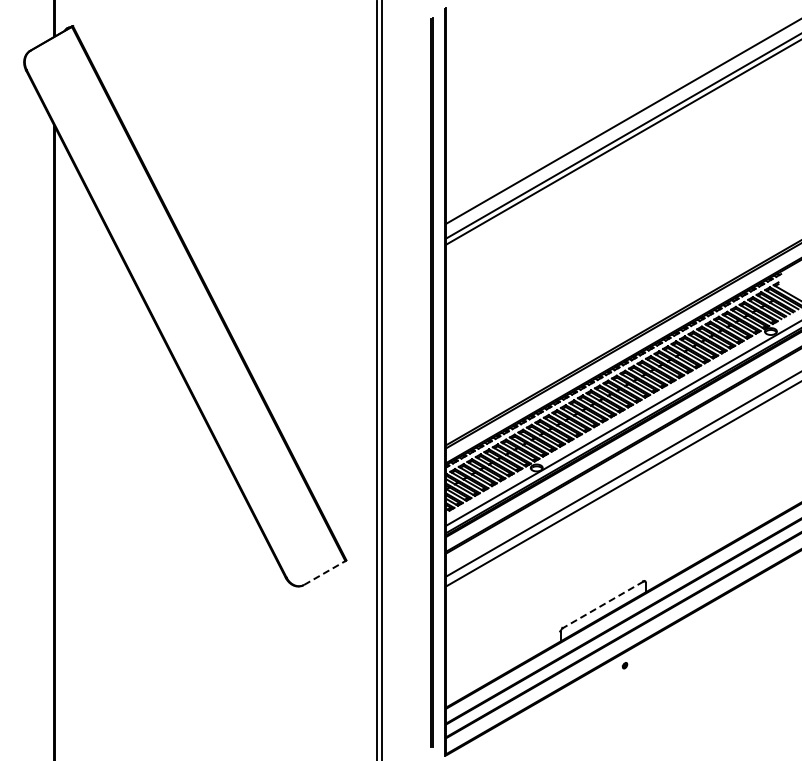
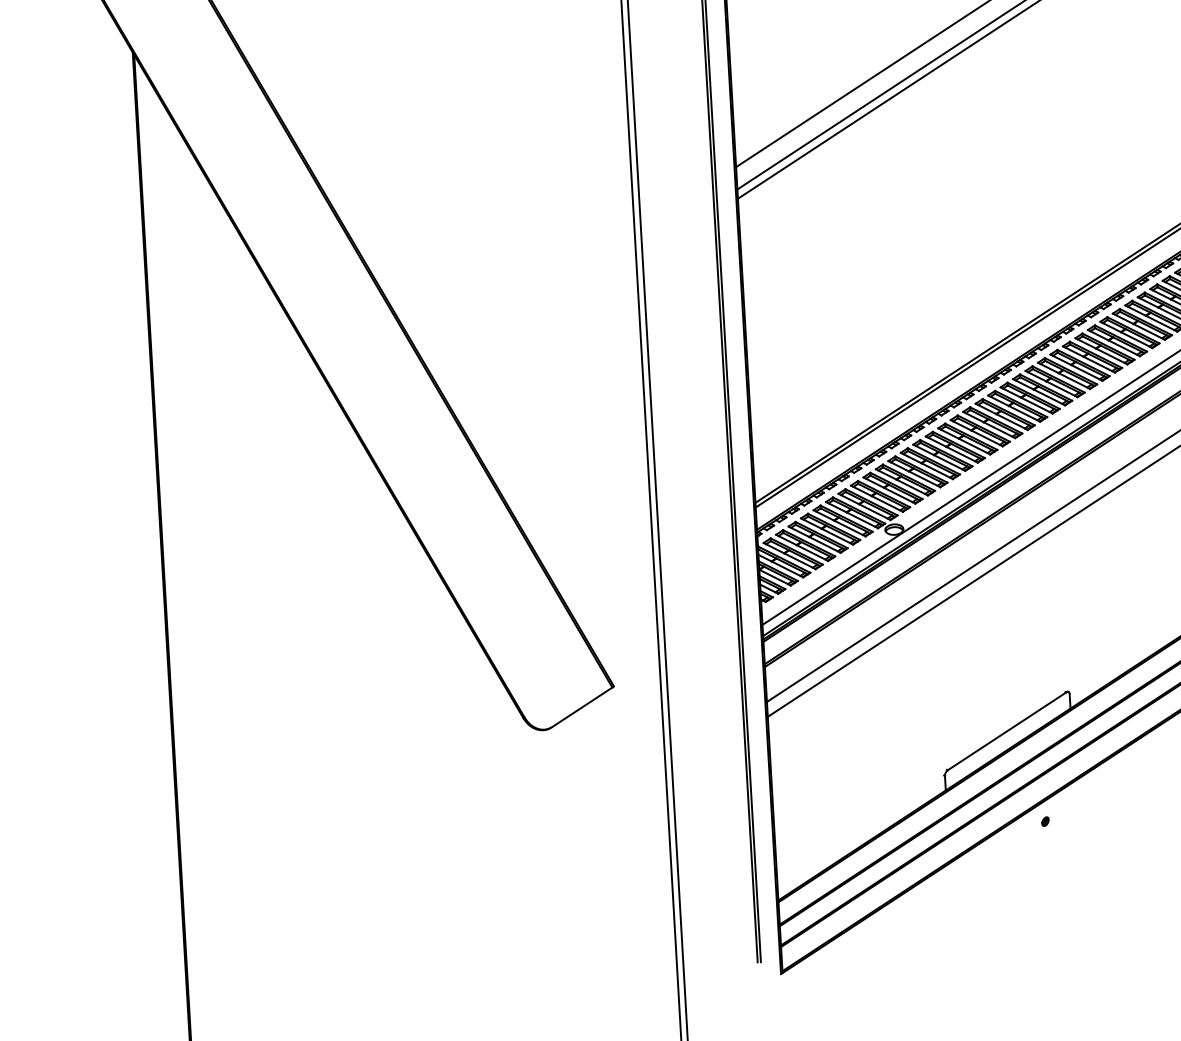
line: (324, 573) -> (581, 708), dashed -> solid
line: (603, 604) -> (1007, 730), dashed -> solid

